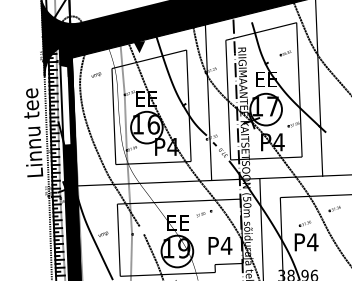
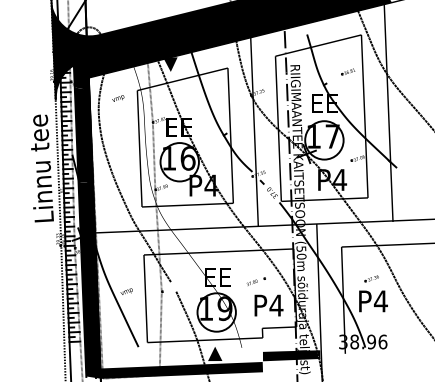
fill: (65, 104) -> (81, 134), added
part: (334, 208) -> (407, 260), removed
part: (203, 213) -> (255, 281), moved

